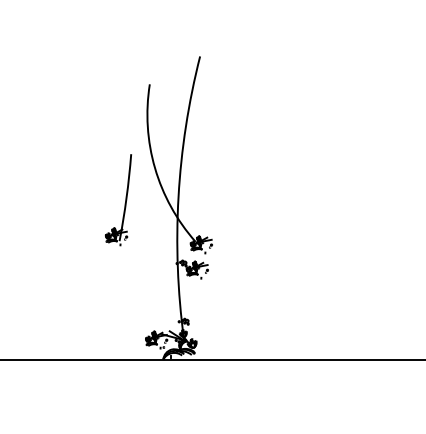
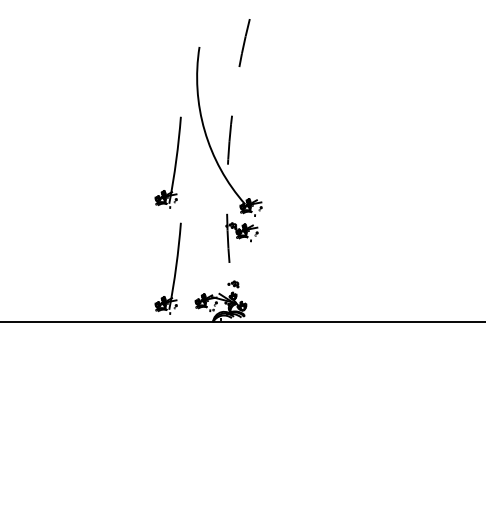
arc: (178, 196) -> (228, 159), solid -> dashed
part: (124, 306) -> (174, 269), added

